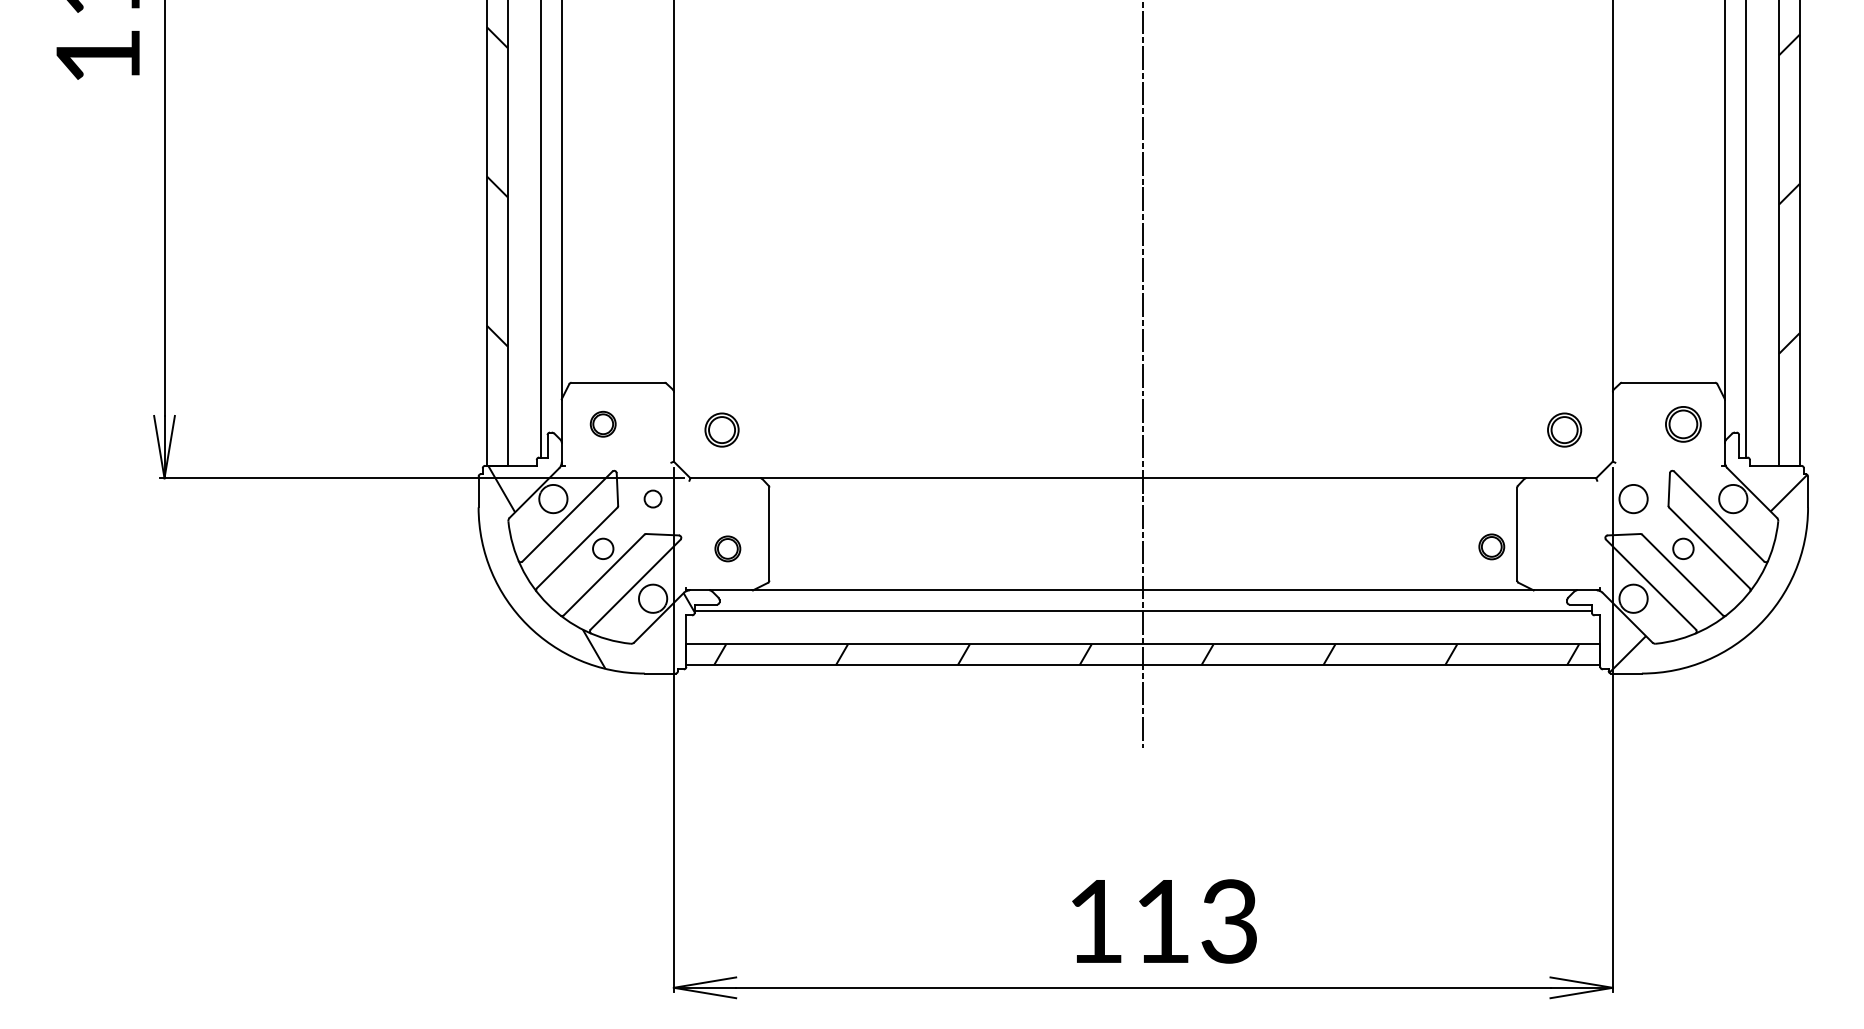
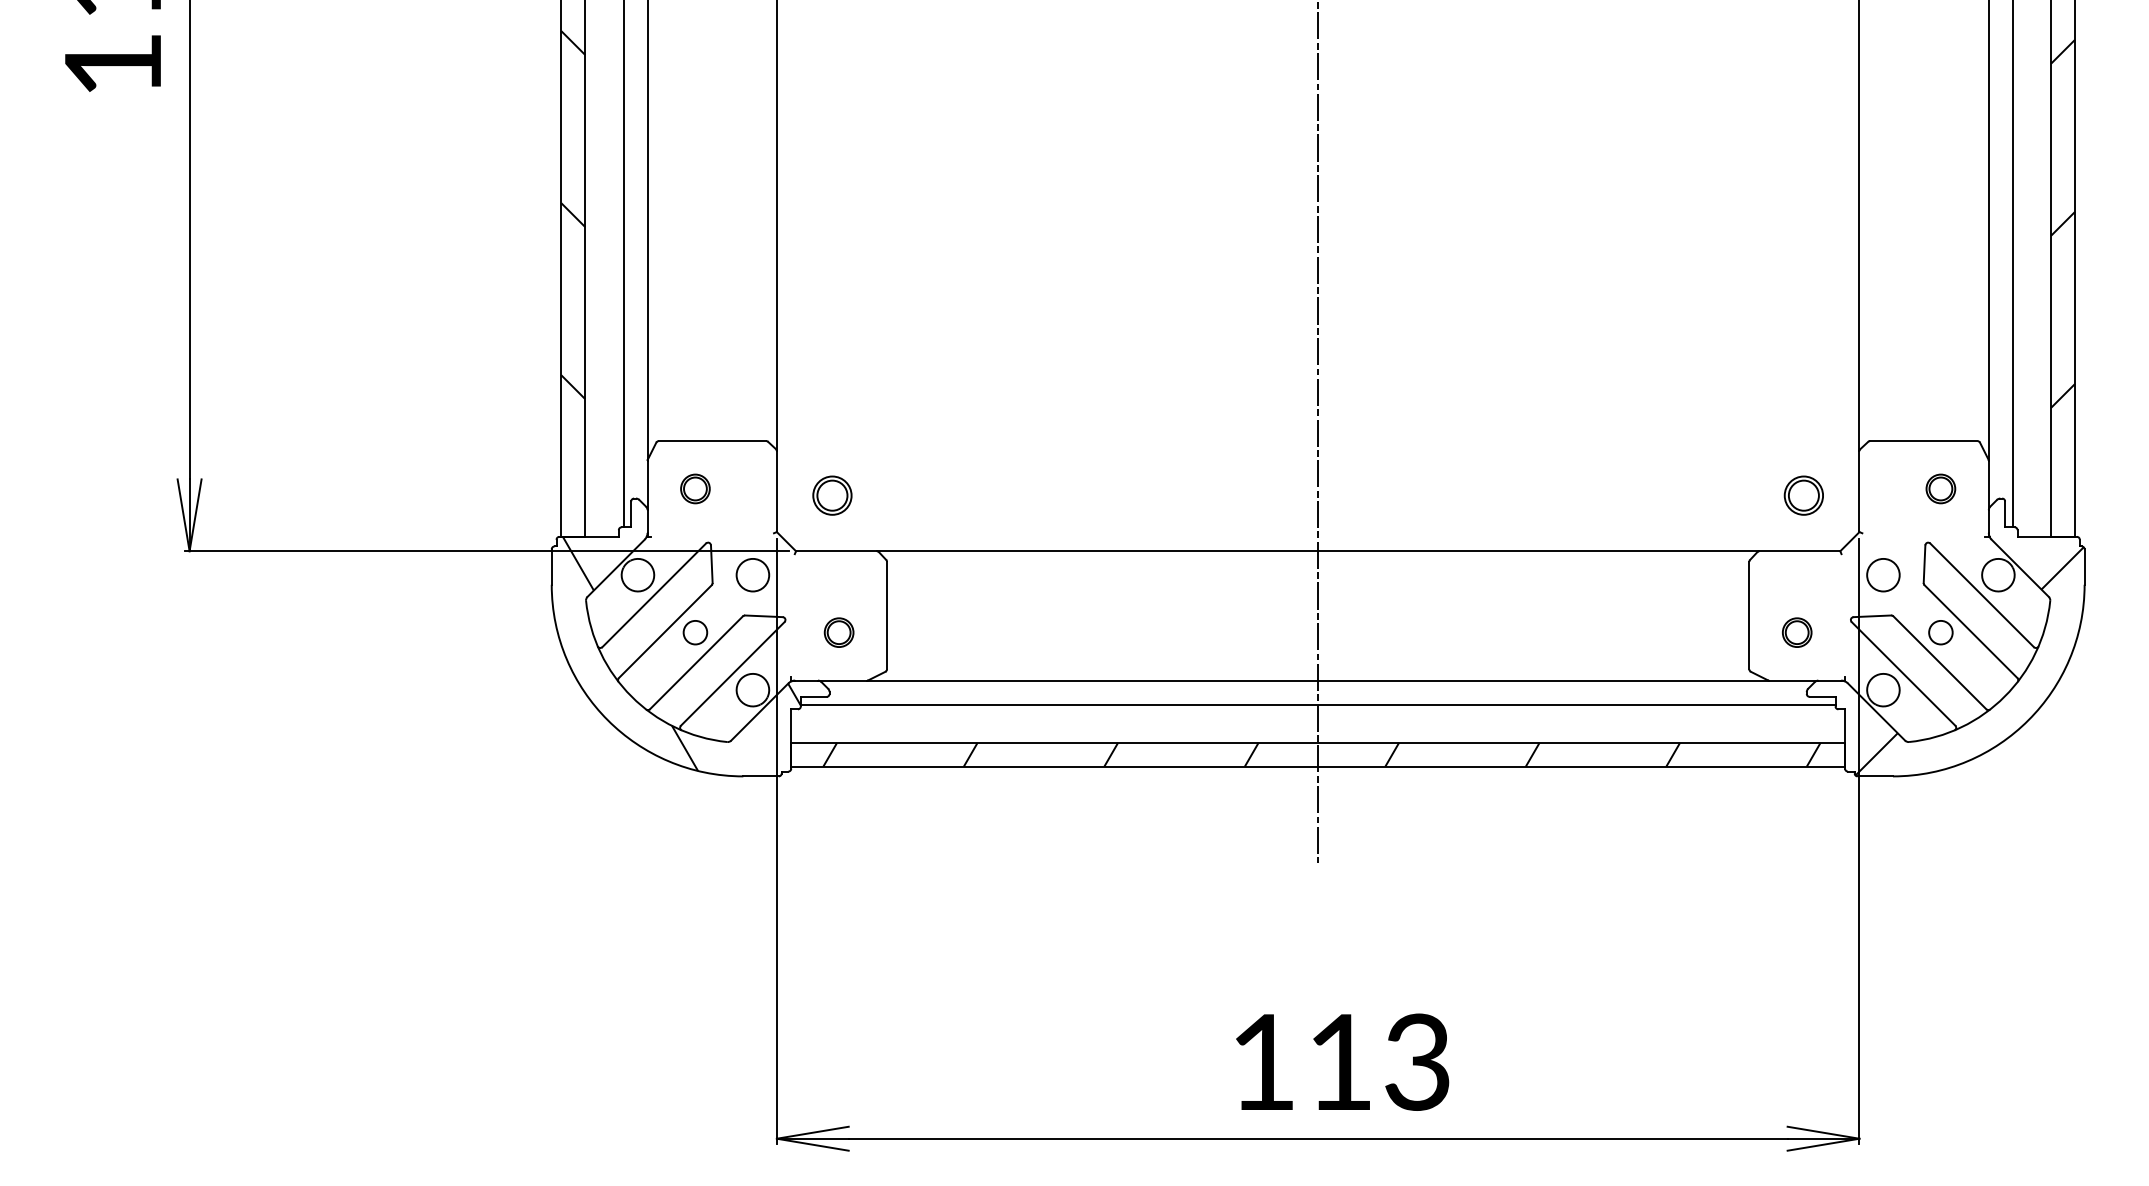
part: (1683, 423) -> (1940, 488), size x0.71
circle: (652, 498) -> (752, 574), size x1.67
part: (1491, 546) -> (1796, 632), moved

